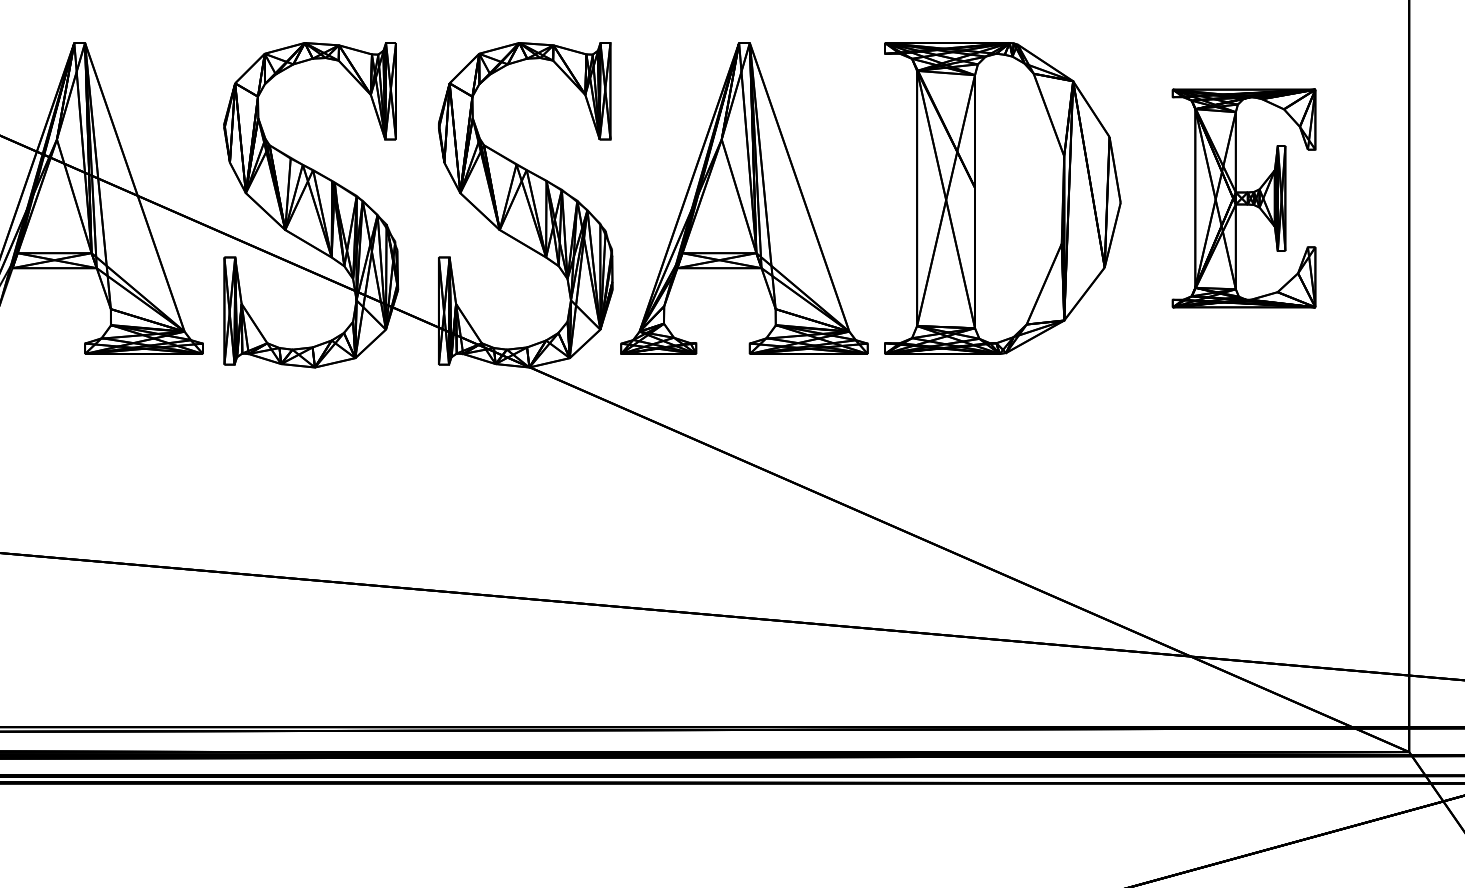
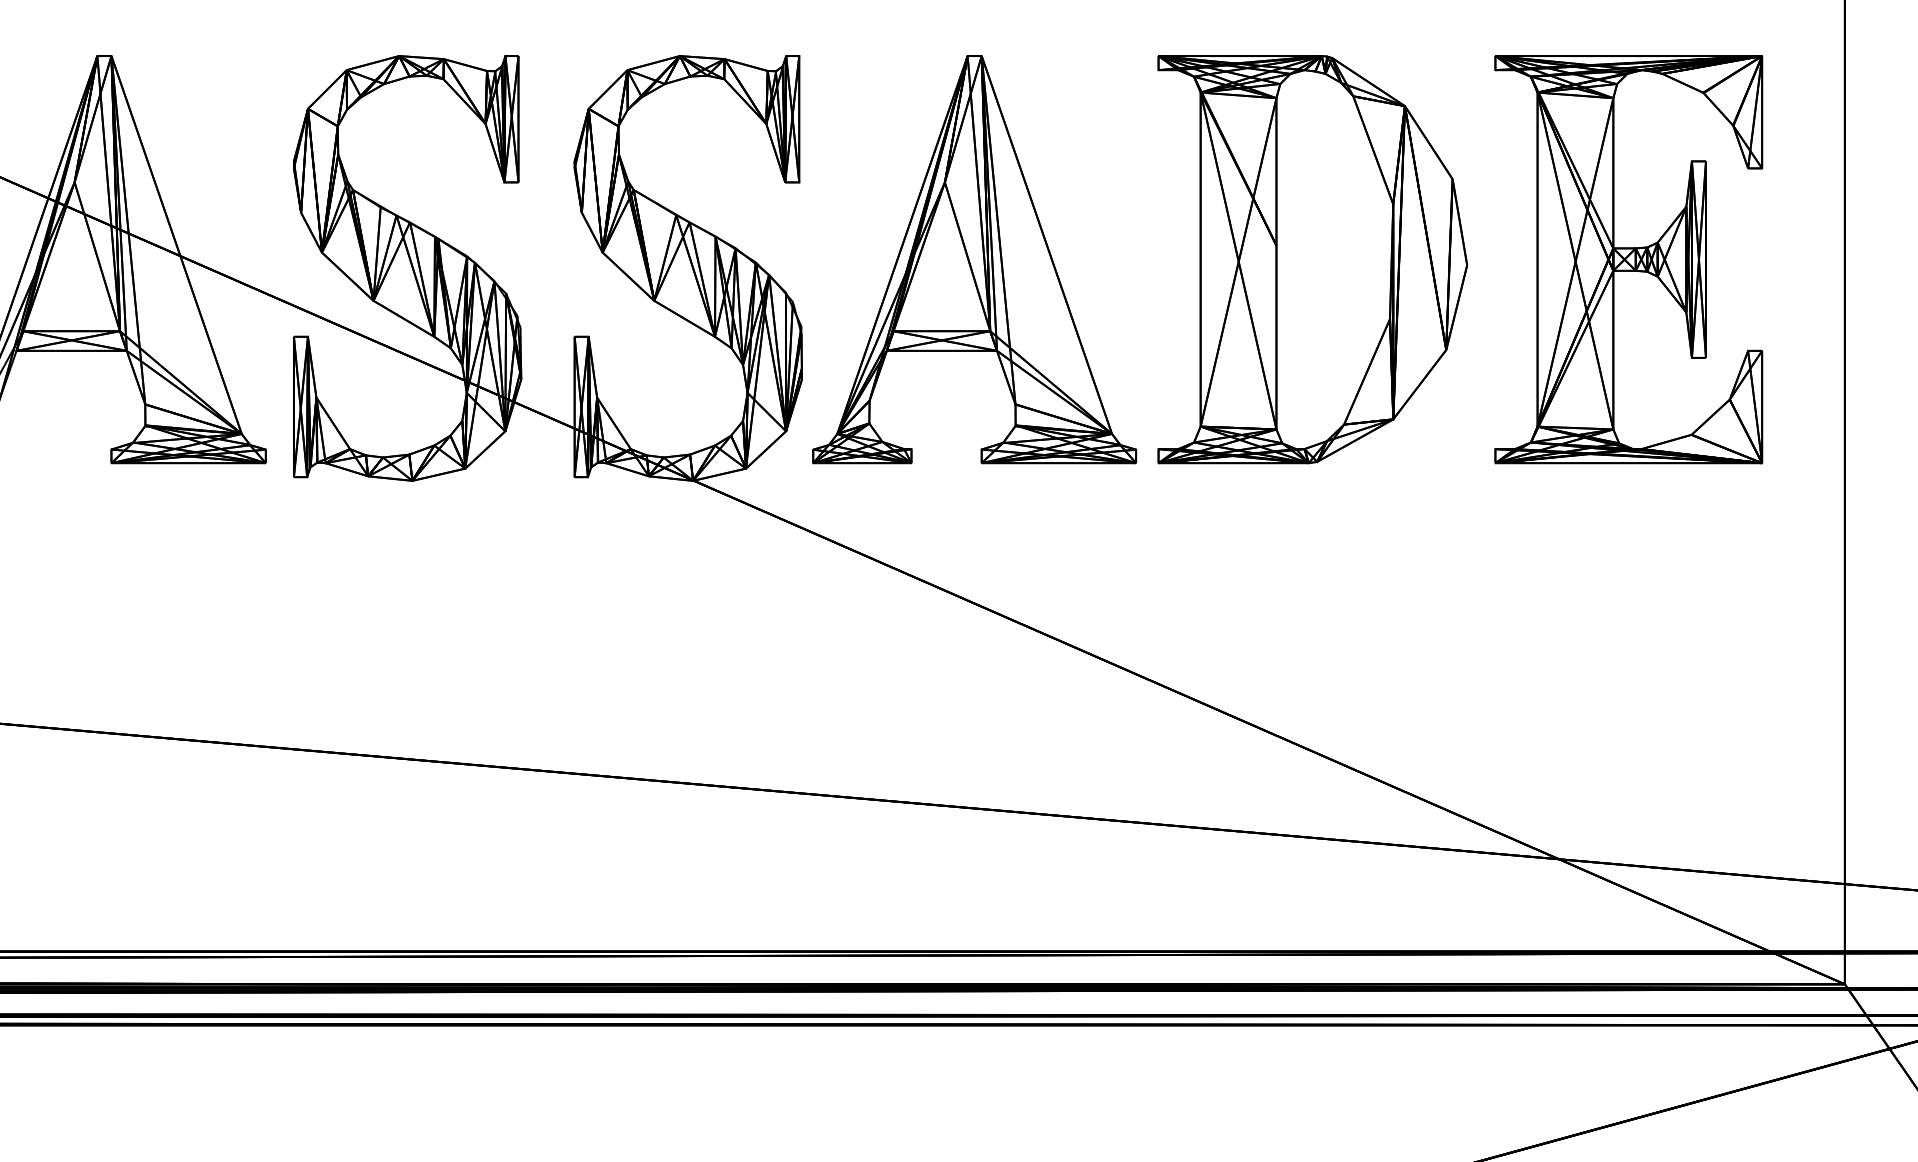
part: (1243, 198) -> (1627, 259), size x1.43

